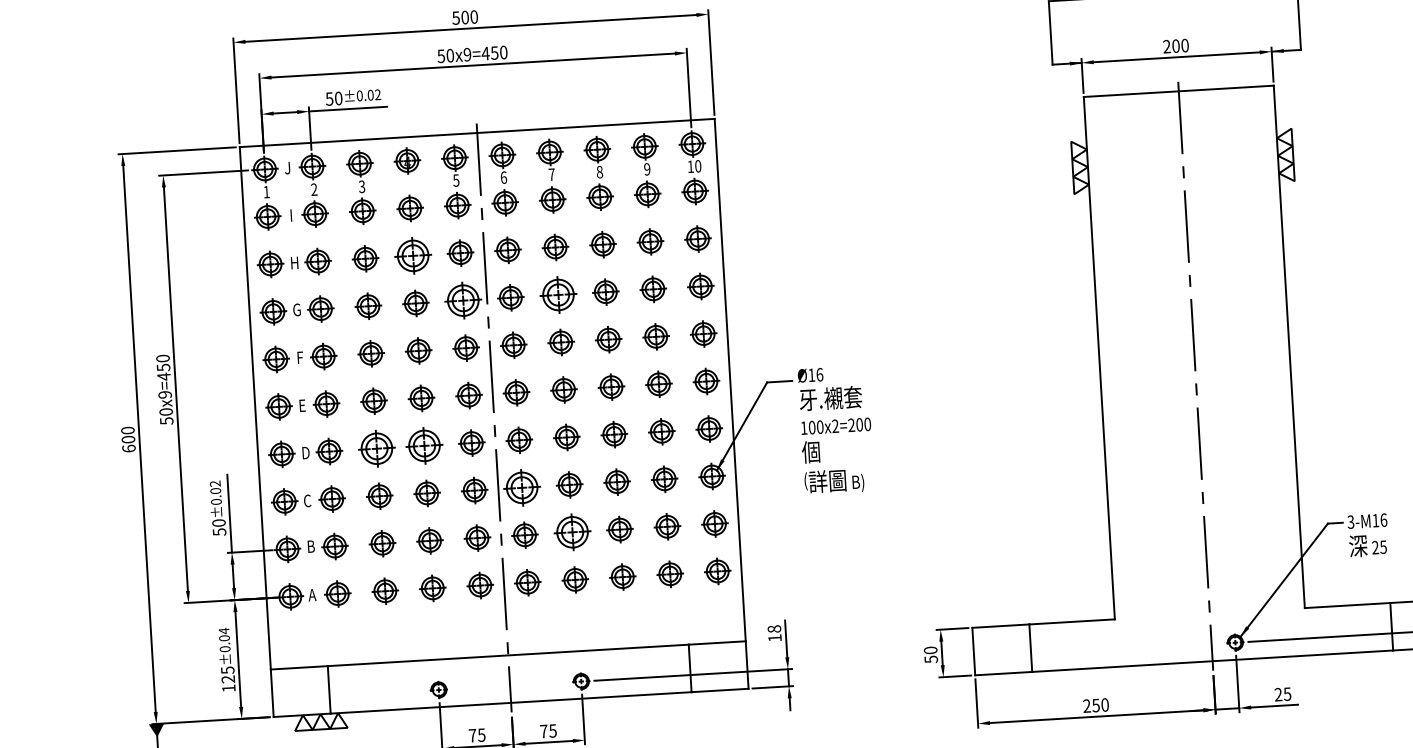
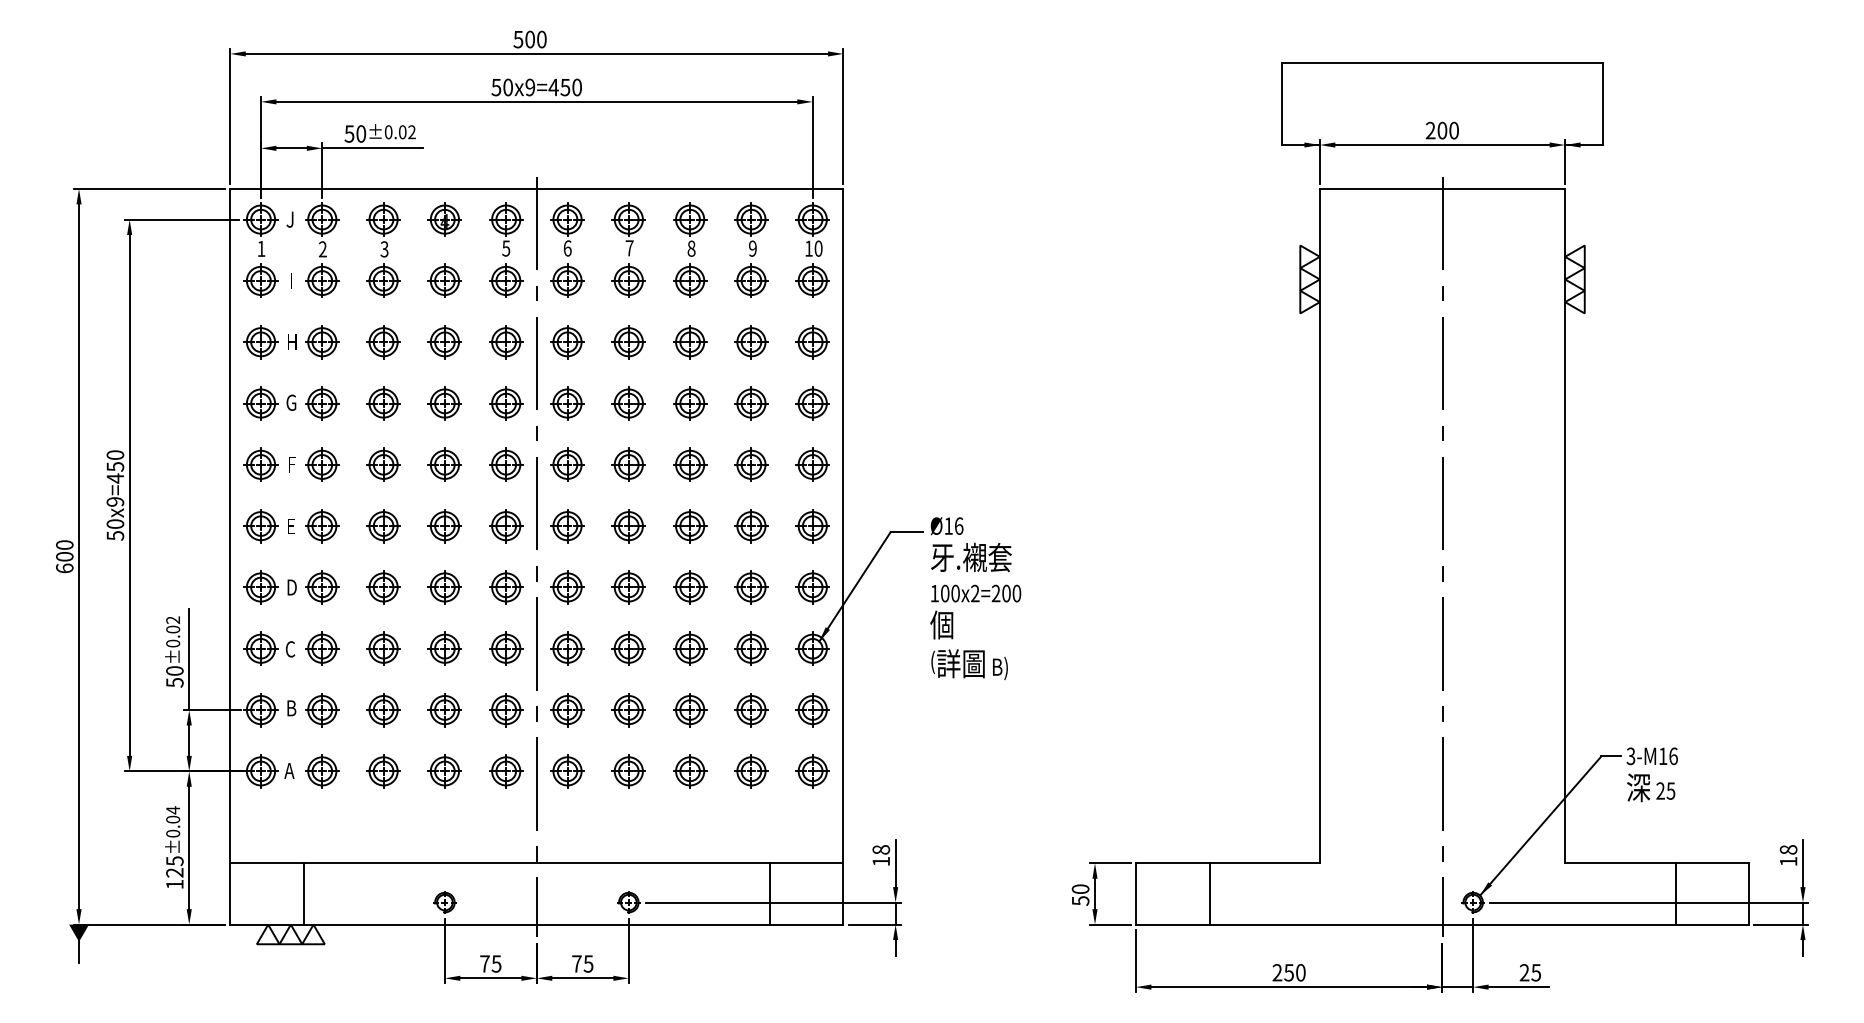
part: (412, 256) -> (444, 342), size x0.71
part: (558, 294) -> (628, 403), size x0.71
part: (463, 300) -> (506, 403), size x0.71
part: (424, 445) -> (444, 587), size x0.71
part: (376, 448) -> (383, 587), size x0.71
part: (522, 487) -> (567, 648), size x0.71
part: (572, 532) -> (628, 710), size x0.71

